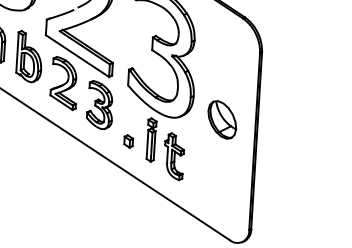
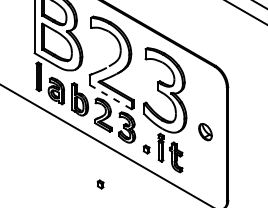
line: (77, 55) -> (110, 96), solid -> dashed
part: (222, 118) -> (205, 131), size x0.7
part: (53, 191) -> (100, 184), added

